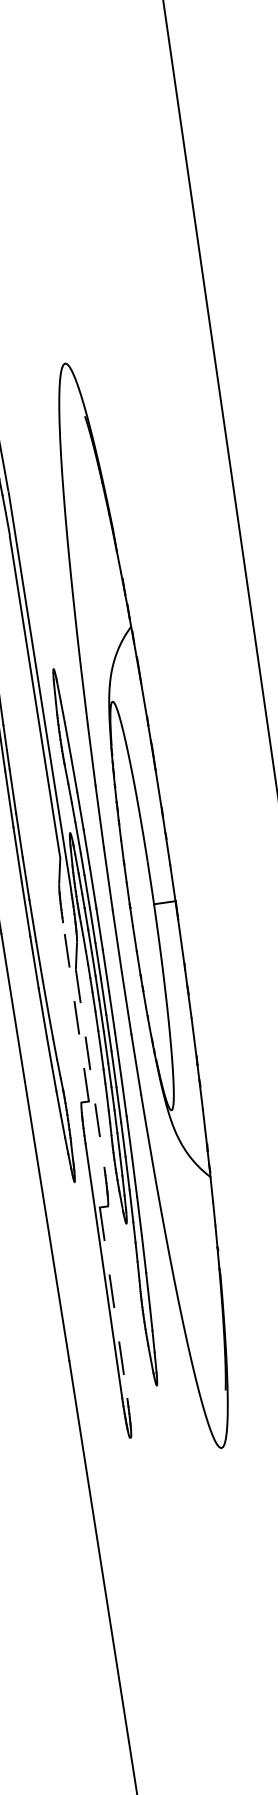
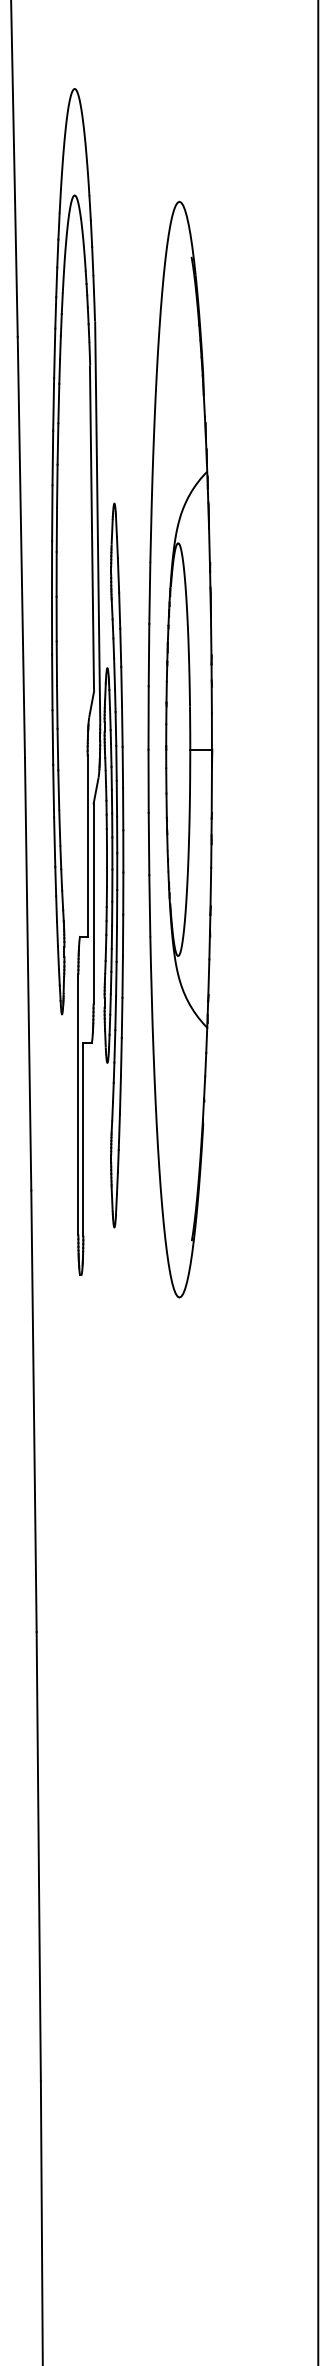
part: (144, 905) -> (180, 749), moved
line: (75, 1012) -> (87, 846), dashed -> solid
line: (90, 1068) -> (93, 904), dashed -> solid
line: (113, 1302) -> (83, 1139), dashed -> solid

